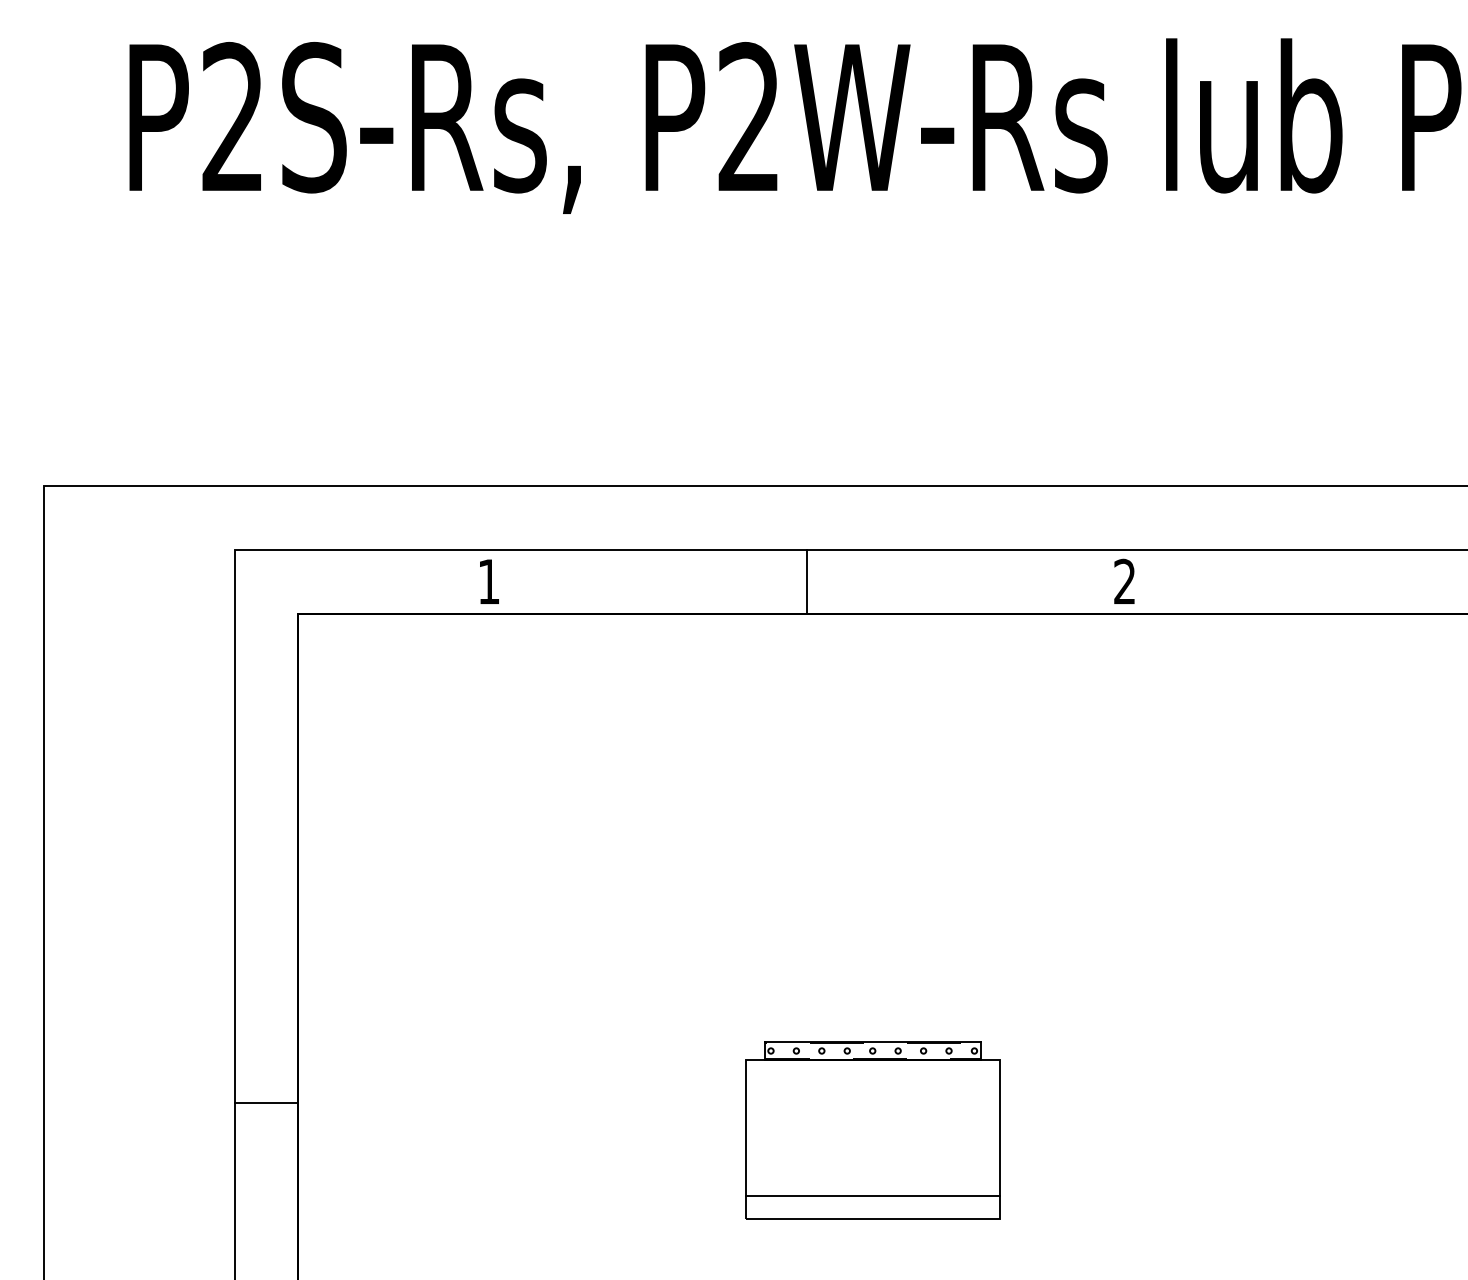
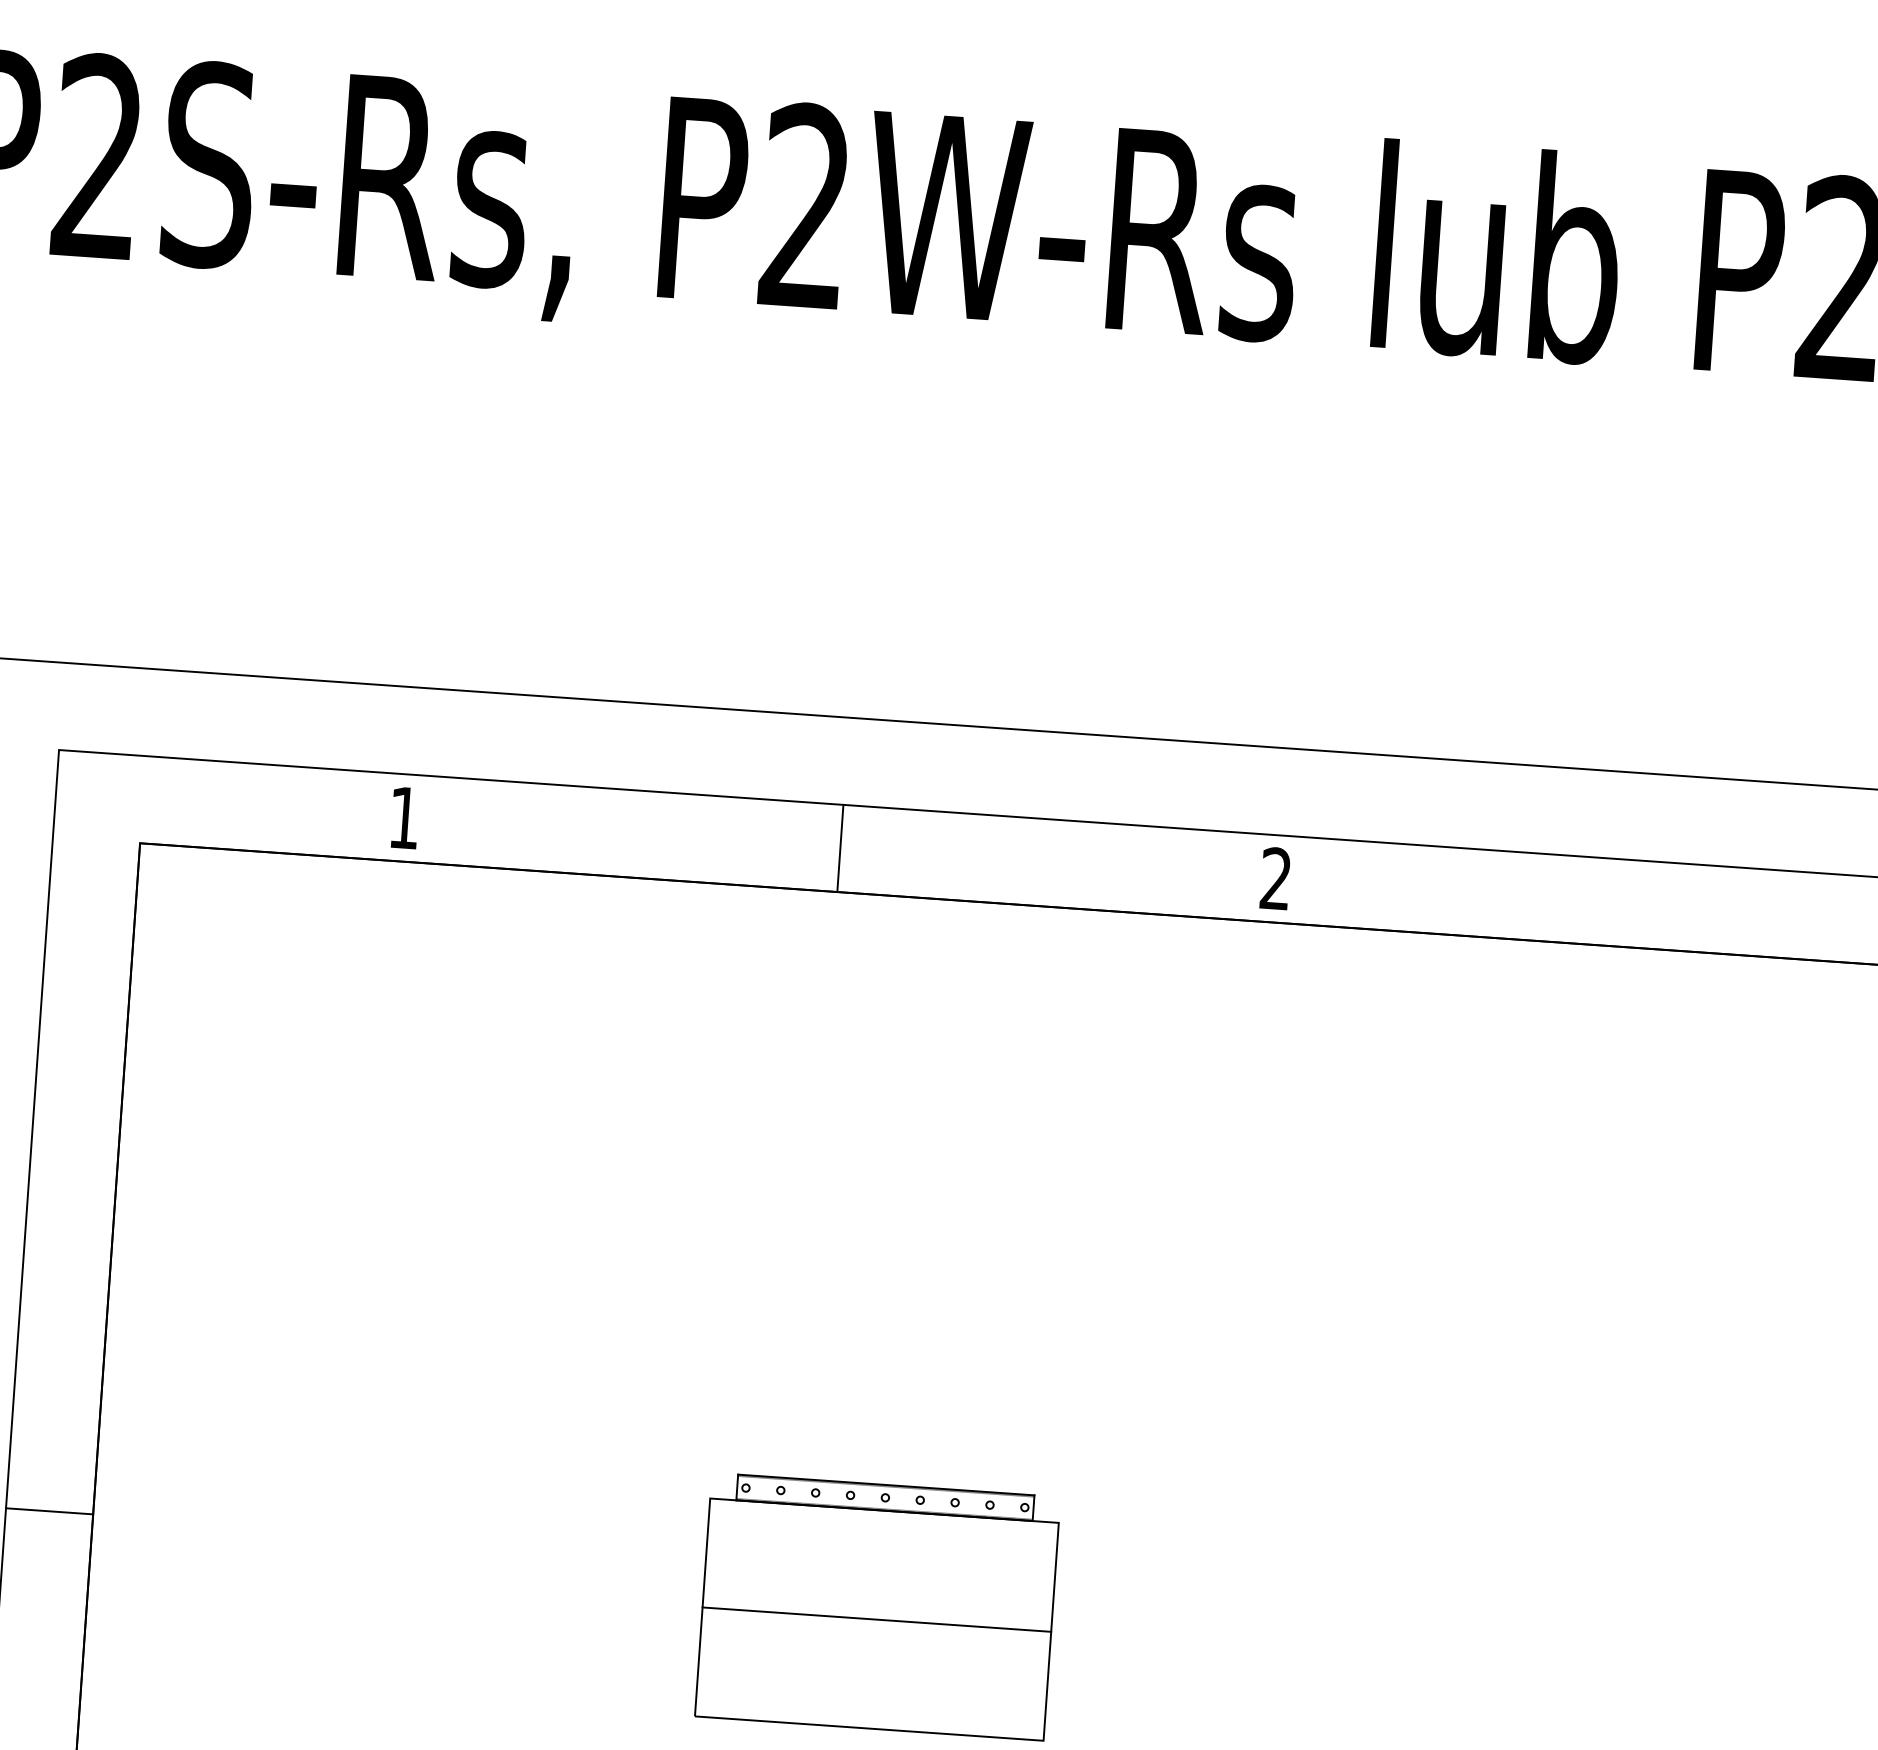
line: (872, 1195) -> (876, 1619), moved

